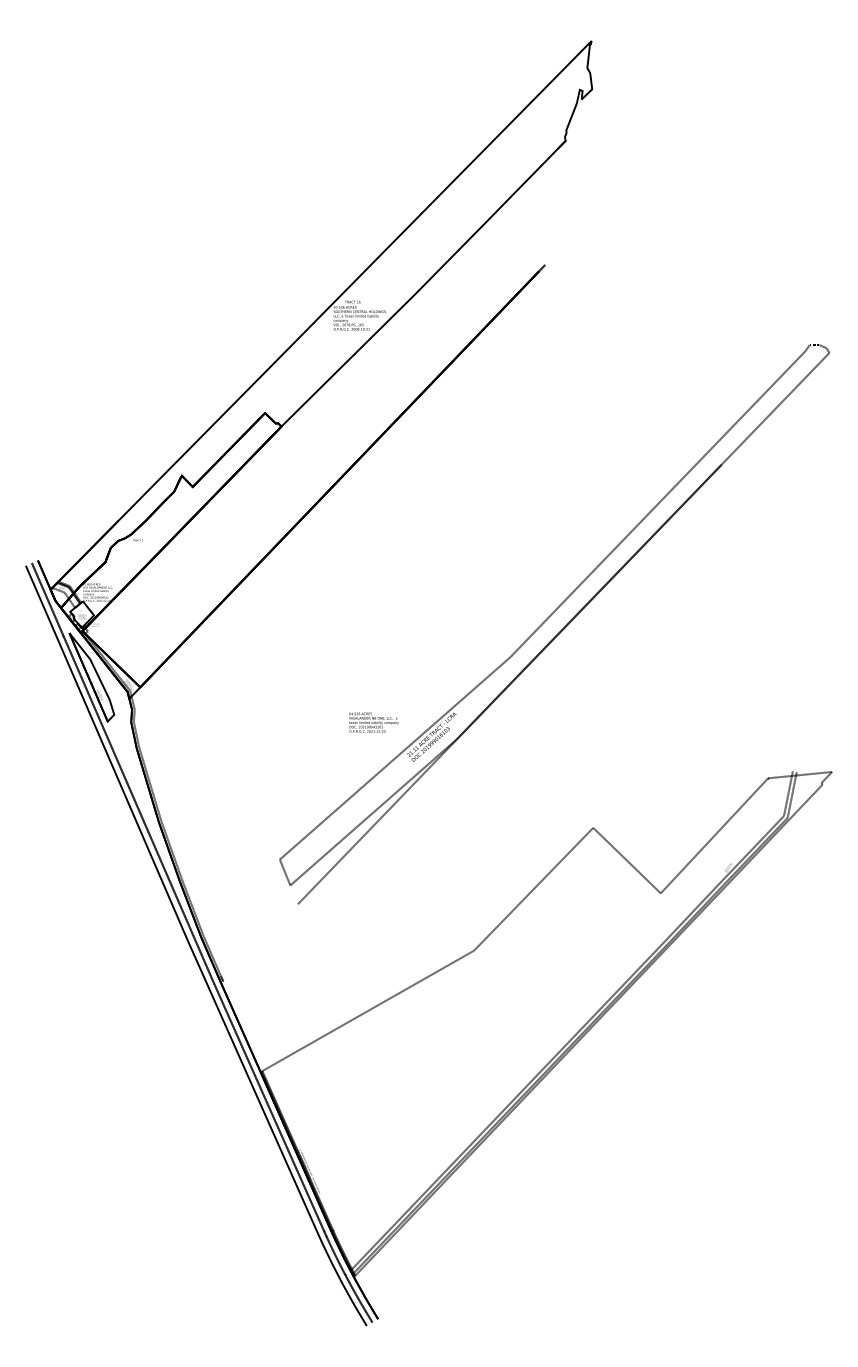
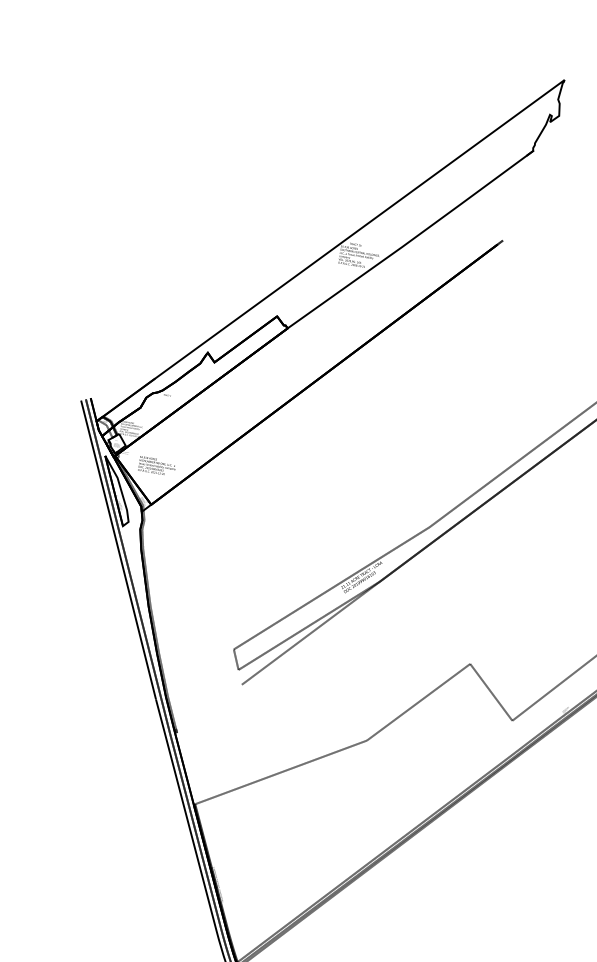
text: (373, 722) -> (156, 466), moved

